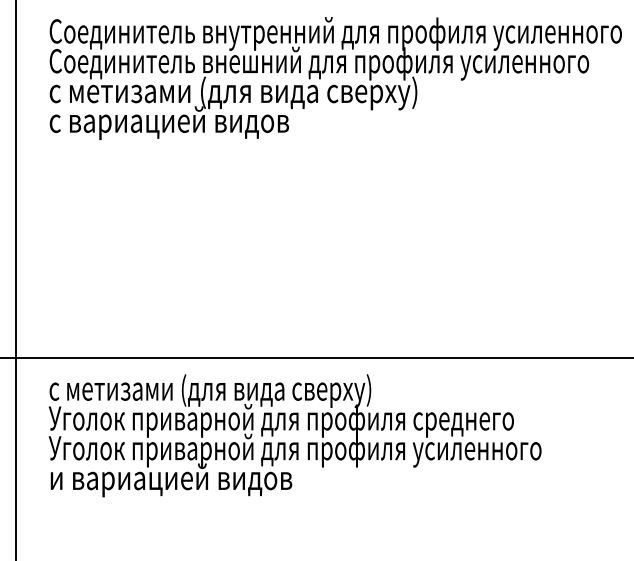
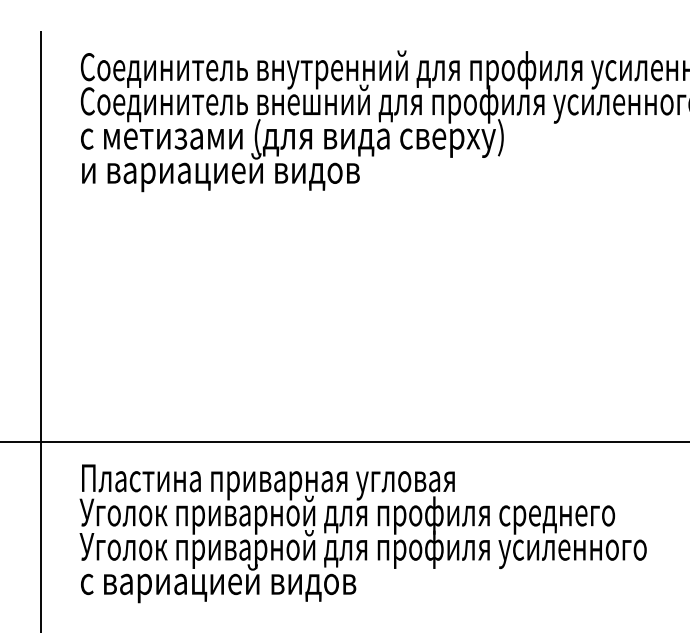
text: (170, 123) -> (219, 173), с вариацией видов -> и вариацией видов
text: (211, 391) -> (266, 481), с метизами (для вида сверху) -> Пластина приварная угловая
text: (170, 480) -> (219, 583), и вариацией видов -> с вариацией видов

